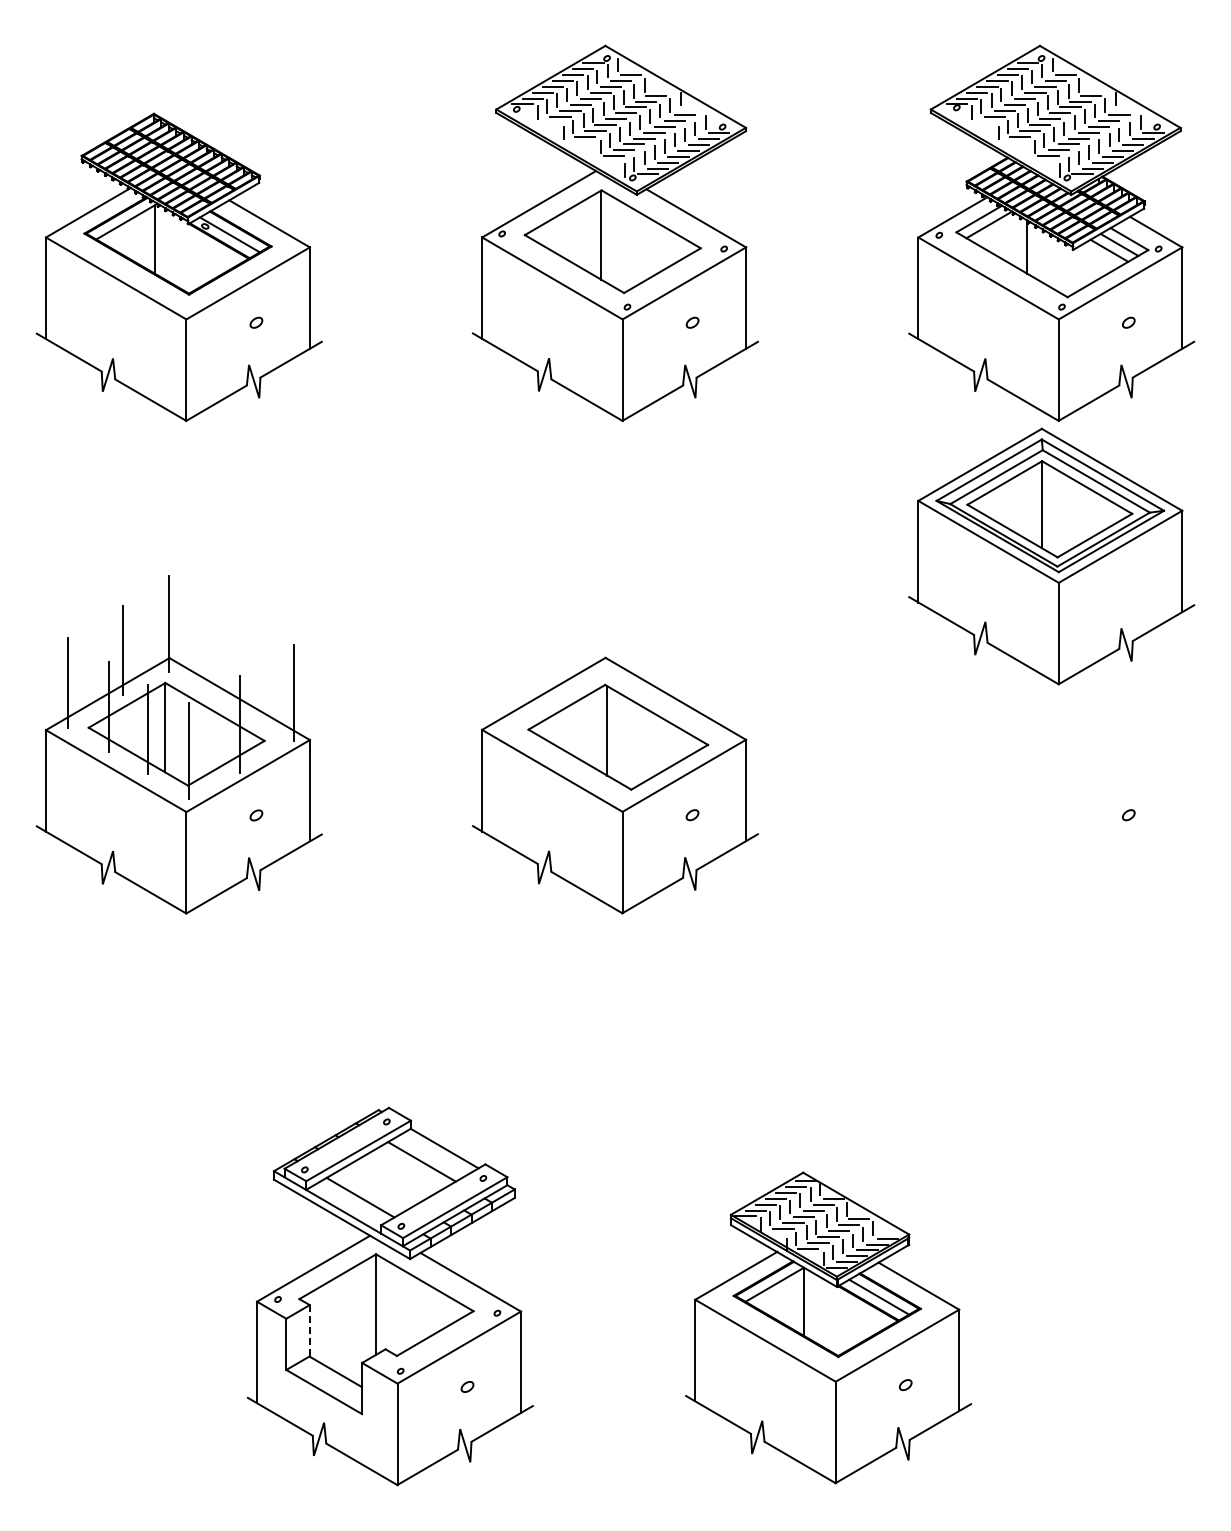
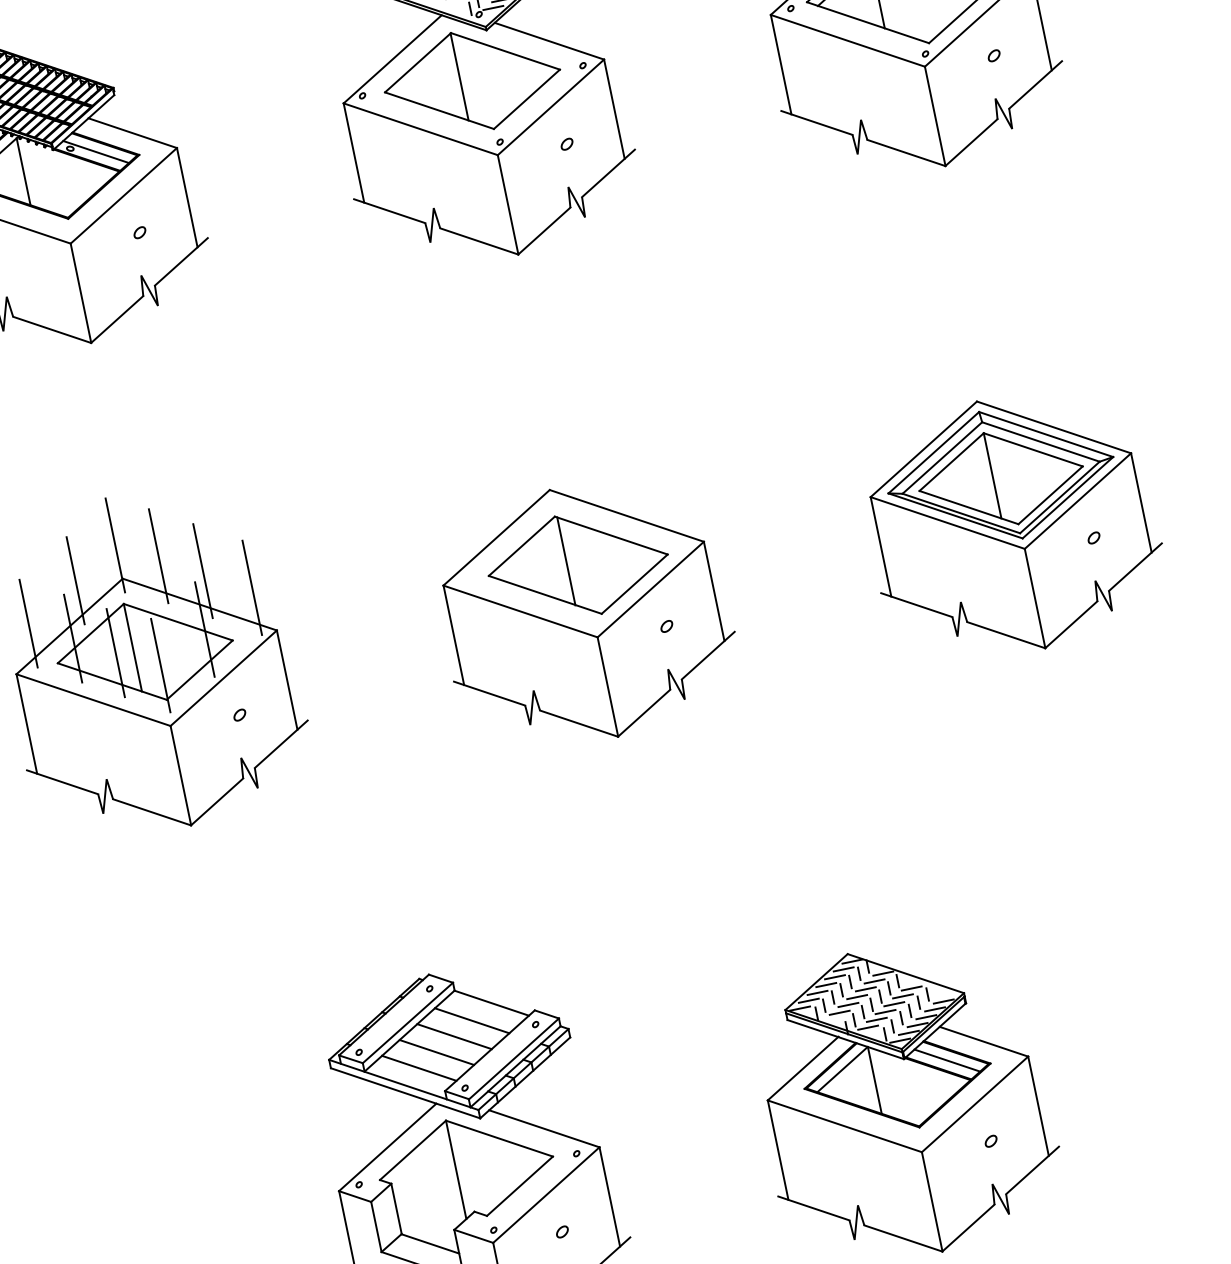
part: (1051, 556) -> (1012, 524), moved
line: (209, 643) -> (158, 556), added
line: (249, 666) -> (202, 570), added
line: (401, 1173) -> (454, 1036), added
line: (380, 1185) -> (436, 1052), added
line: (309, 1330) -> (396, 1208), dashed -> solid

